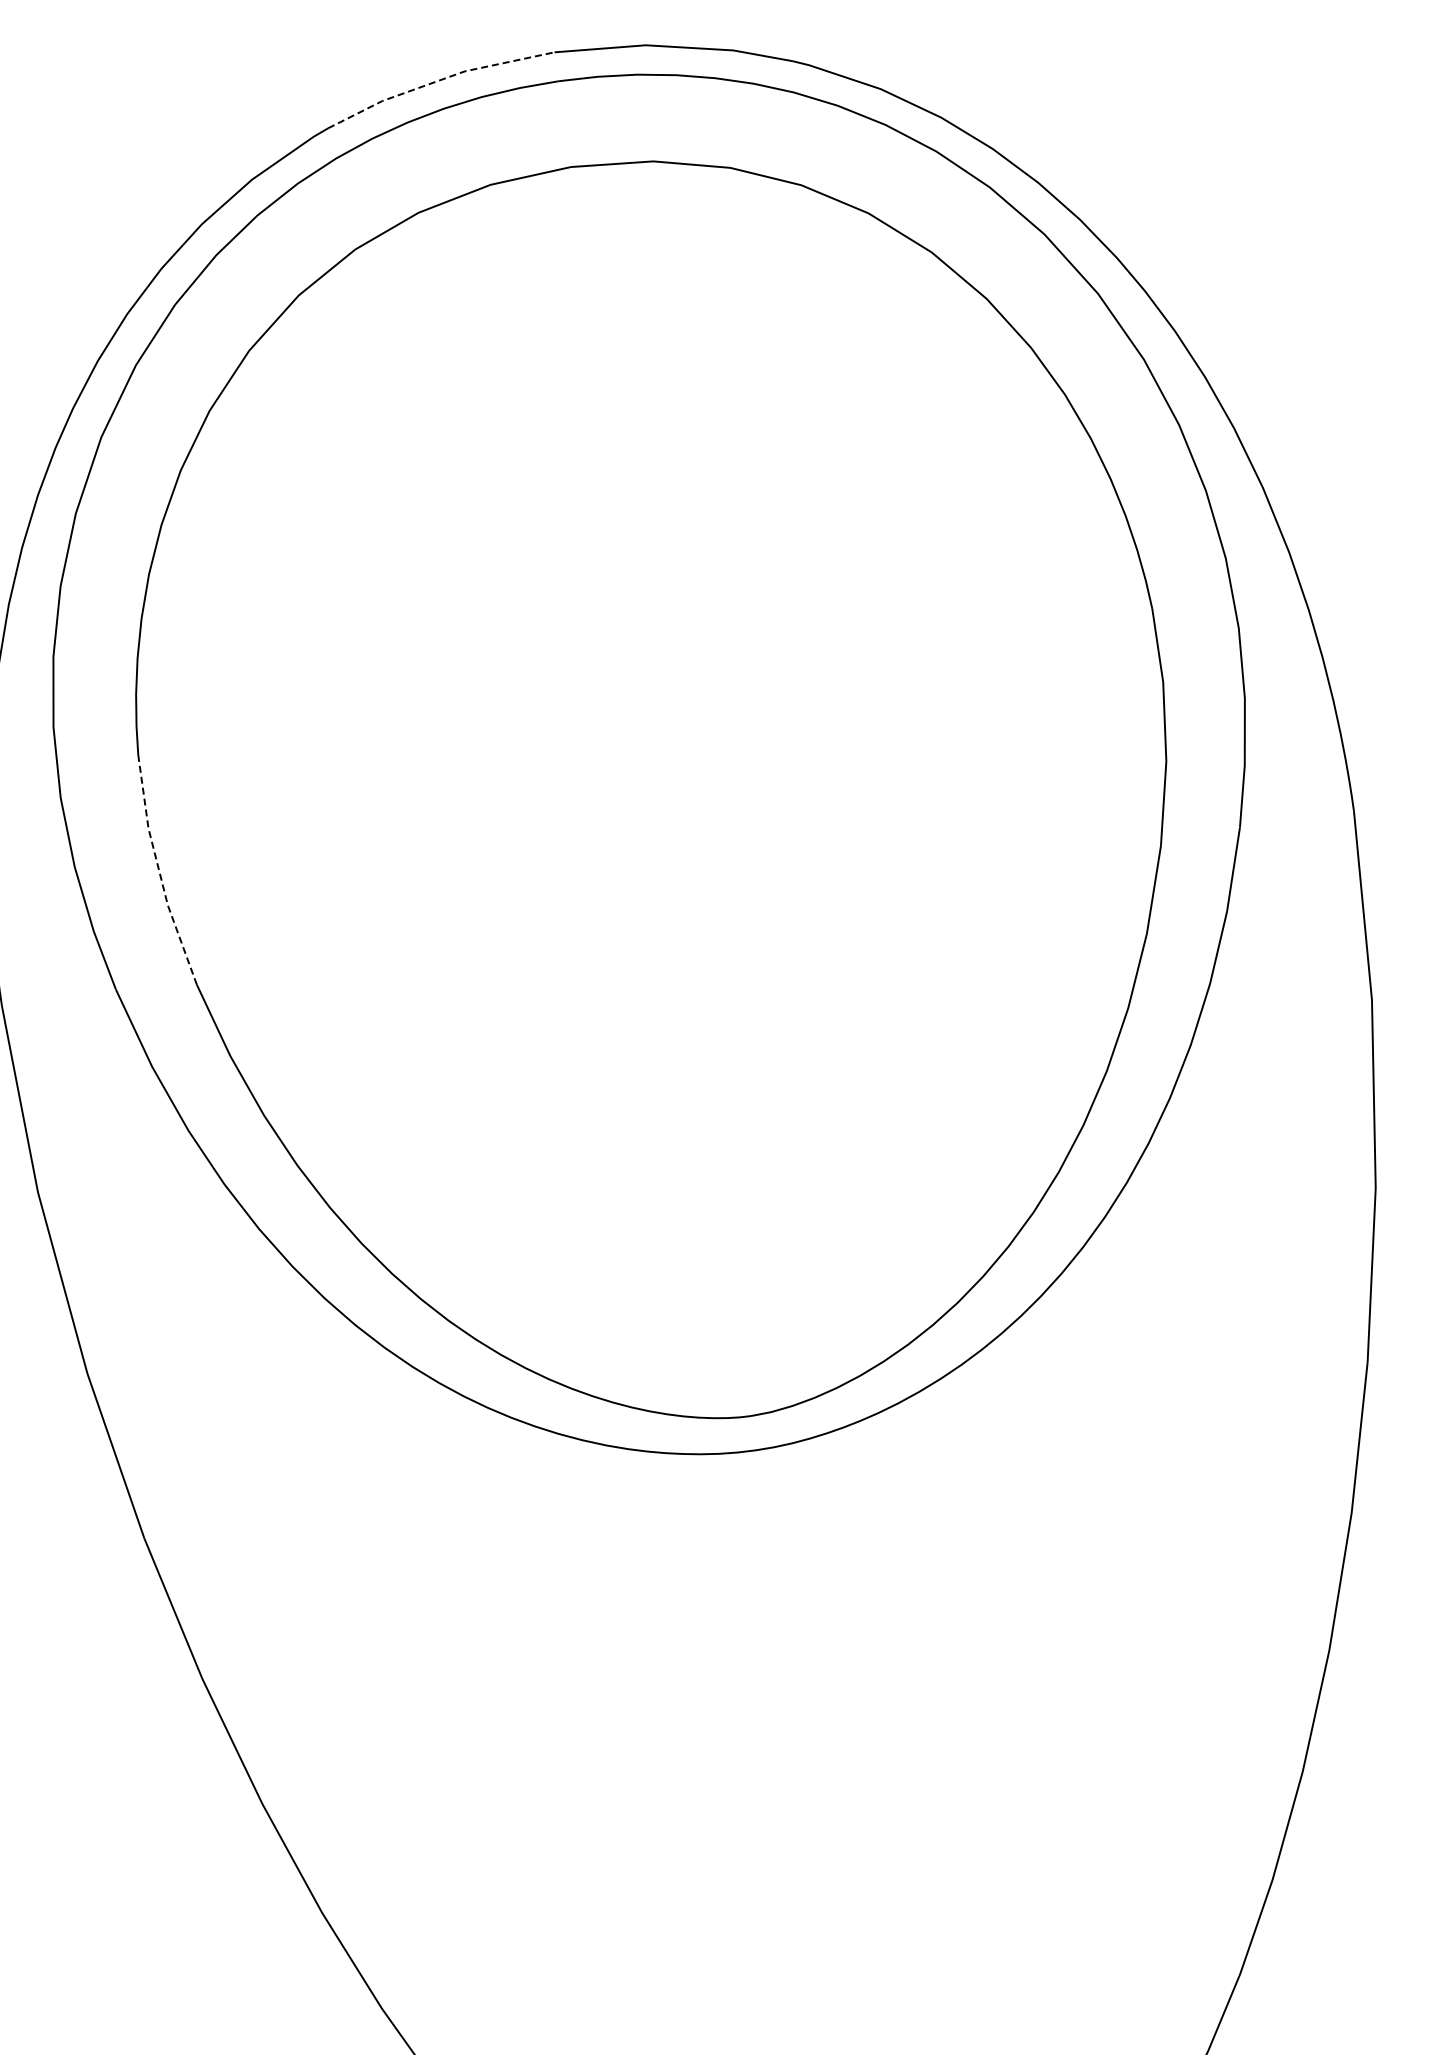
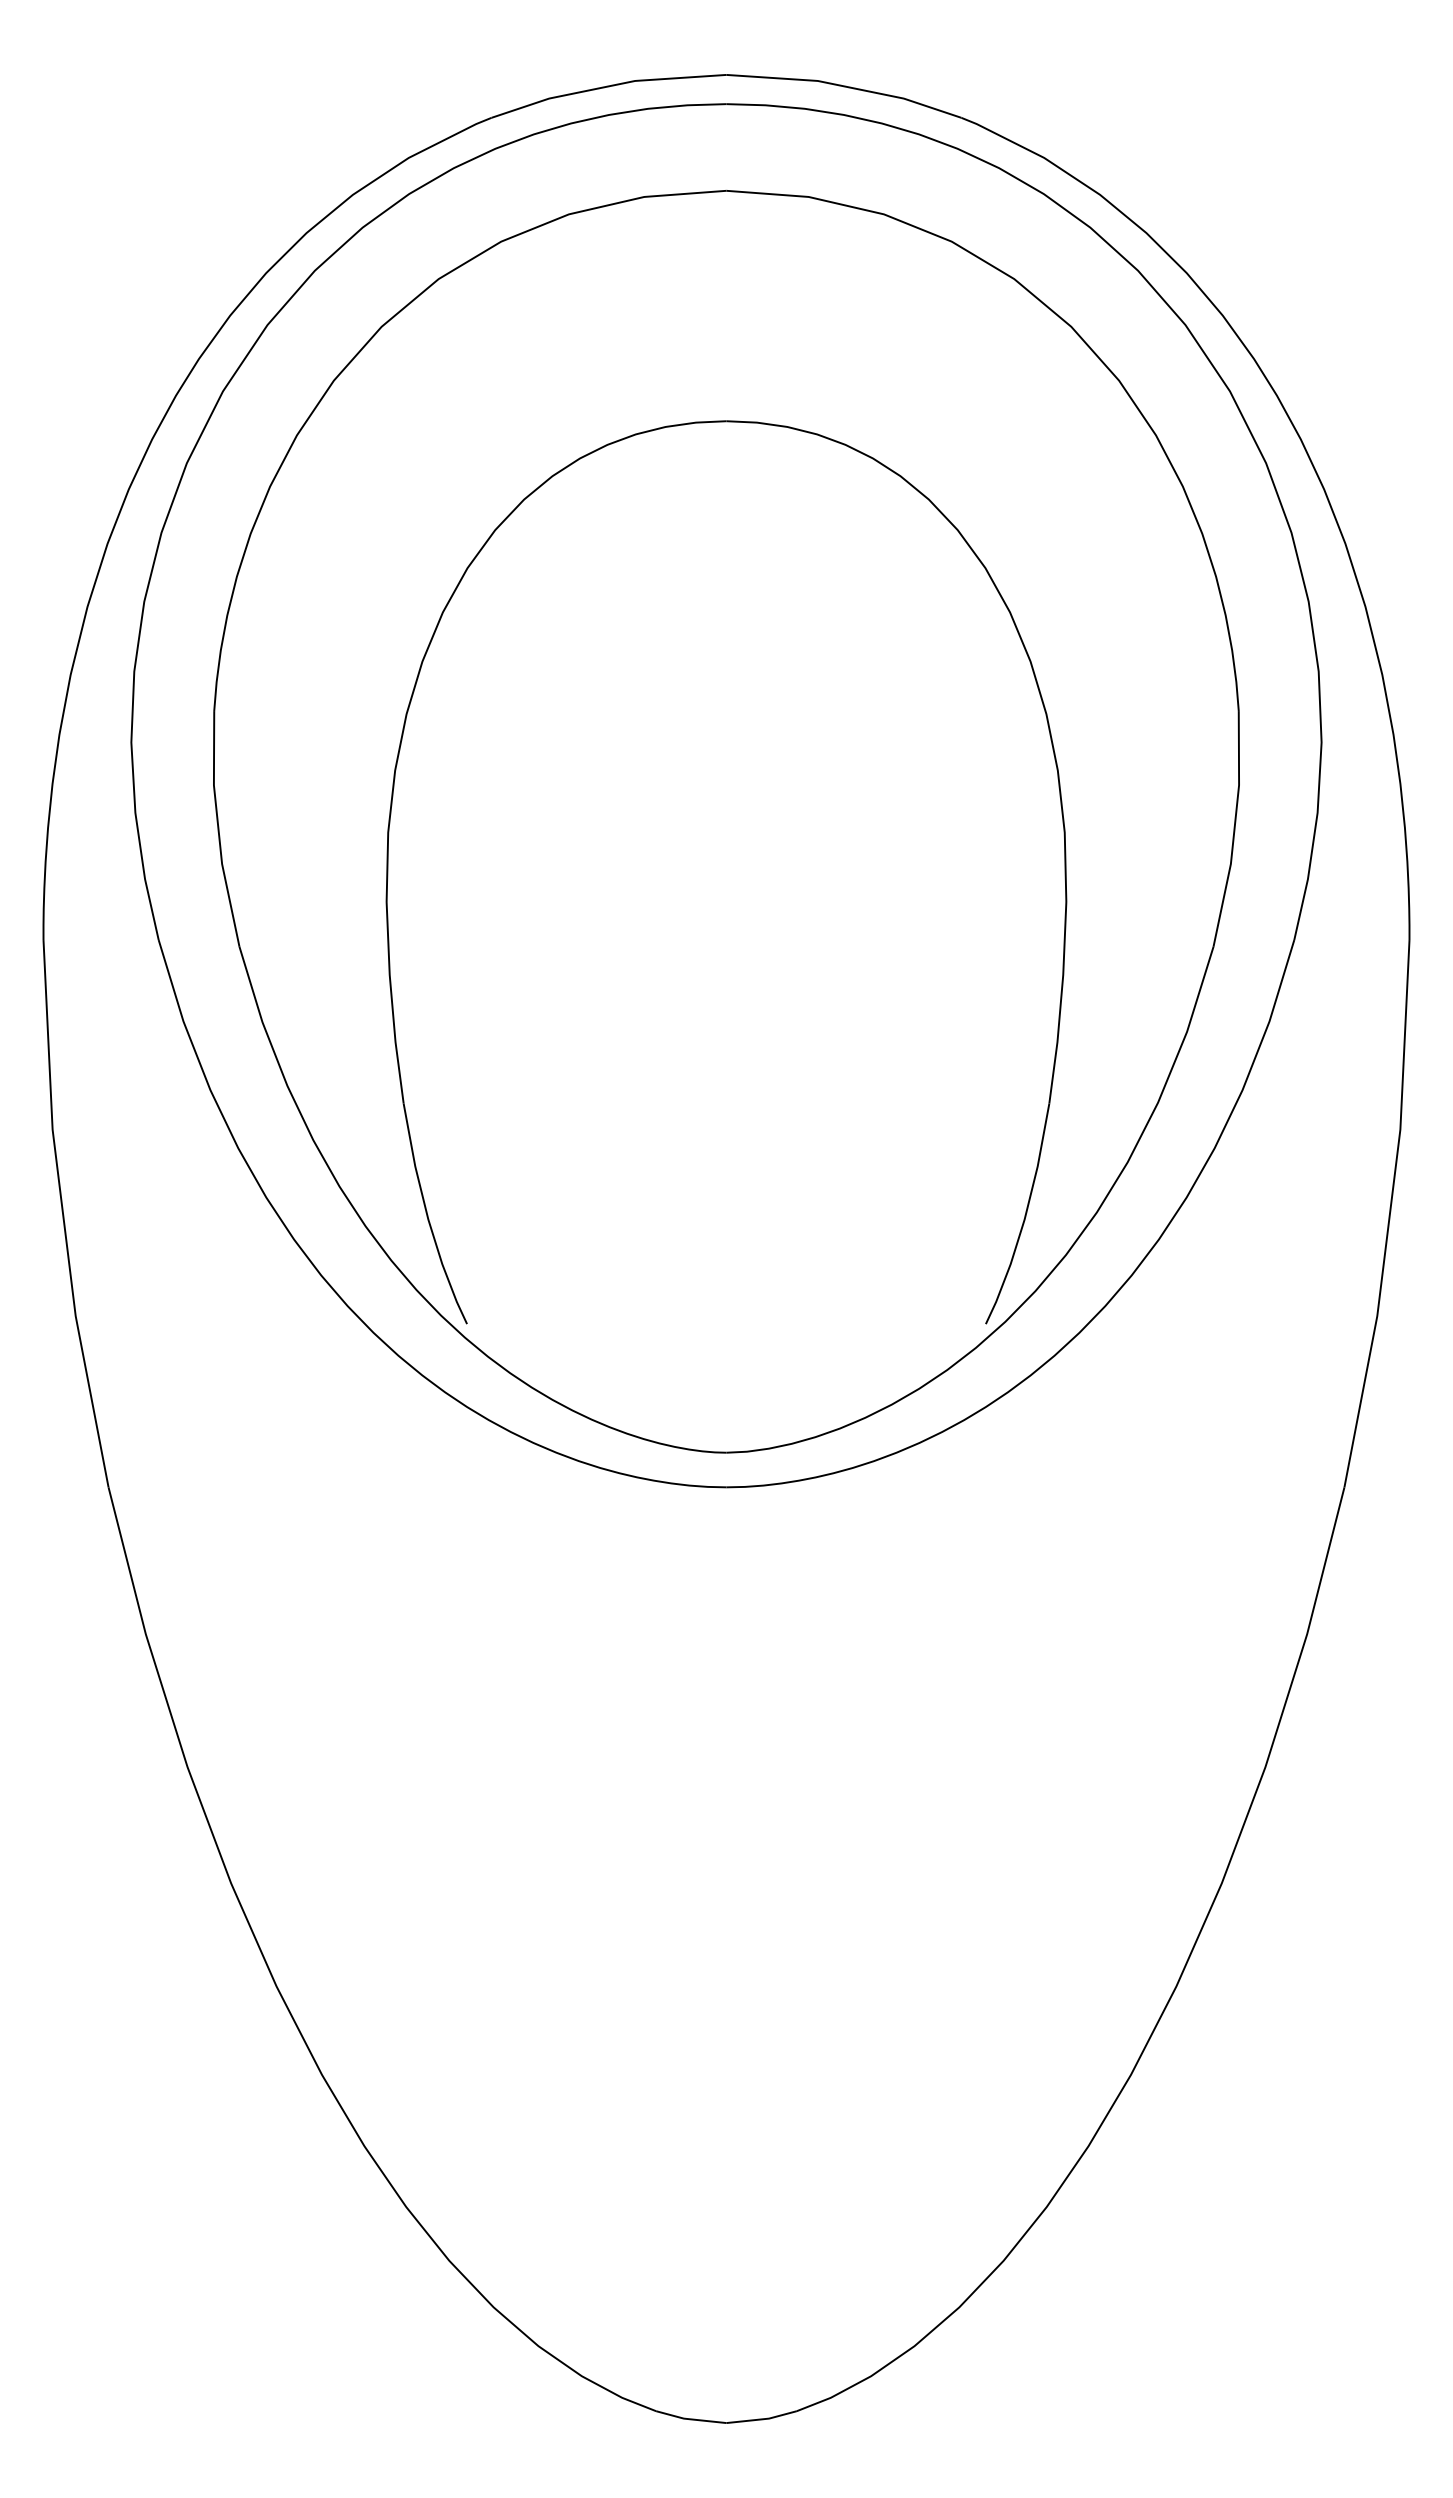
line: (438, 80) -> (607, 86), dashed -> solid
line: (159, 871) -> (218, 829), dashed -> solid
part: (333, 889) -> (388, 872), added

